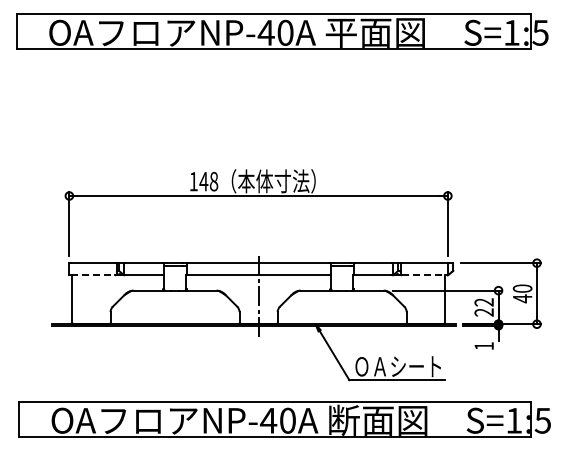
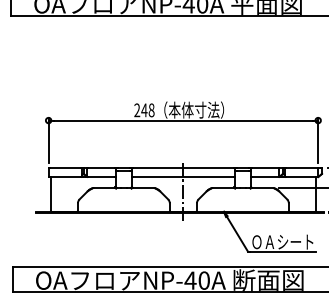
text: (193, 180) -> (137, 109), 148 -> 248
line: (93, 275) -> (65, 177), dashed -> solid
line: (424, 275) -> (301, 177), dashed -> solid

